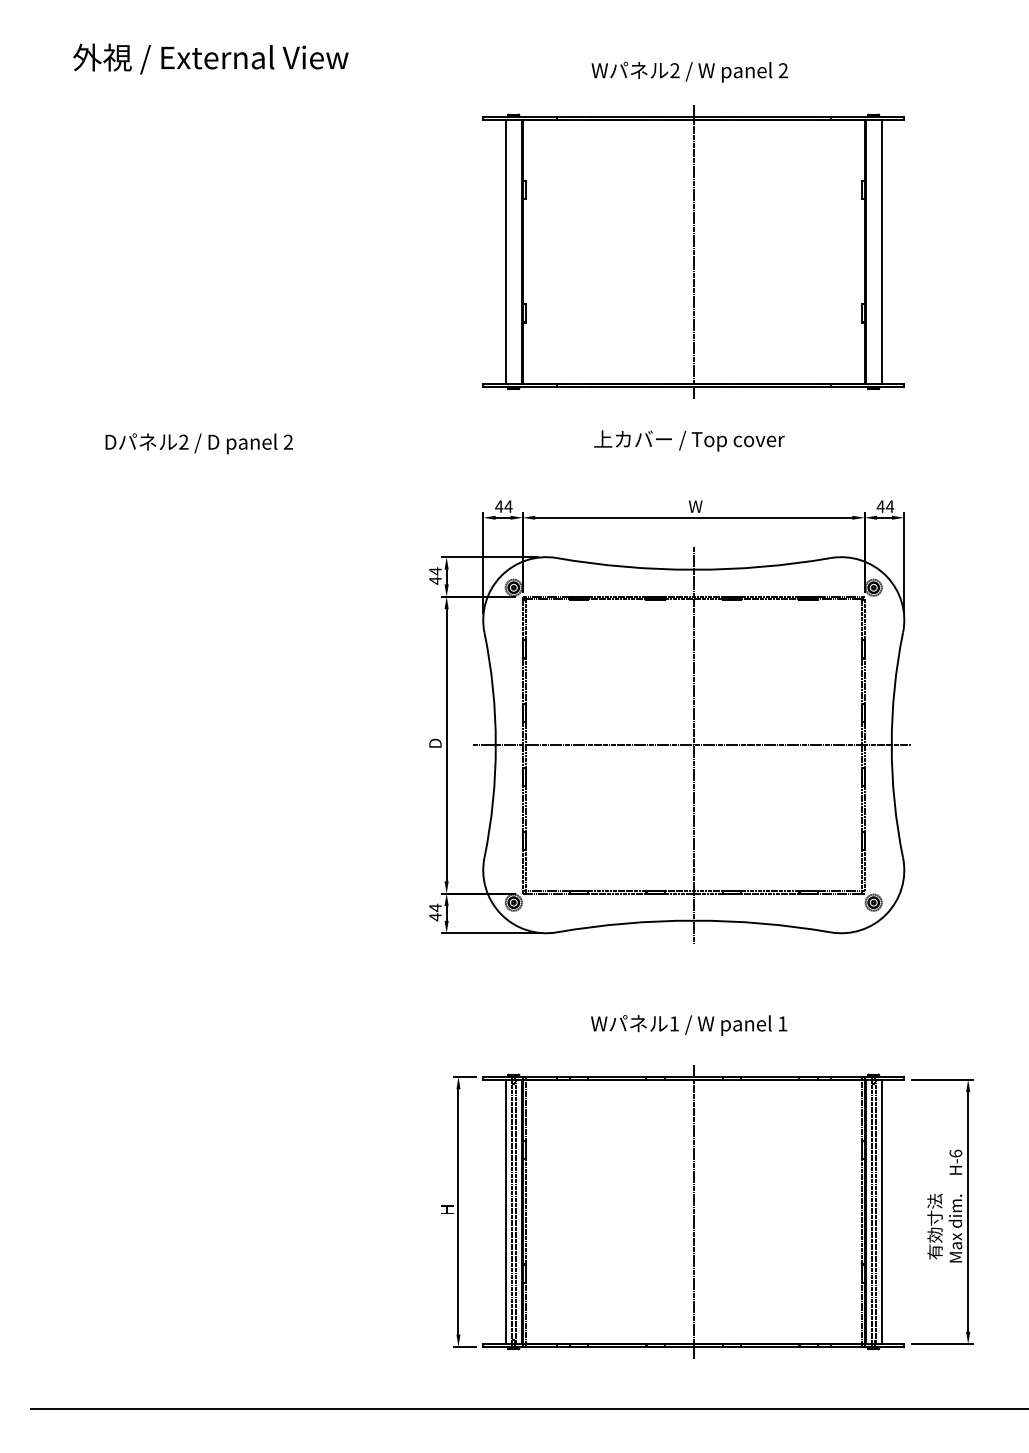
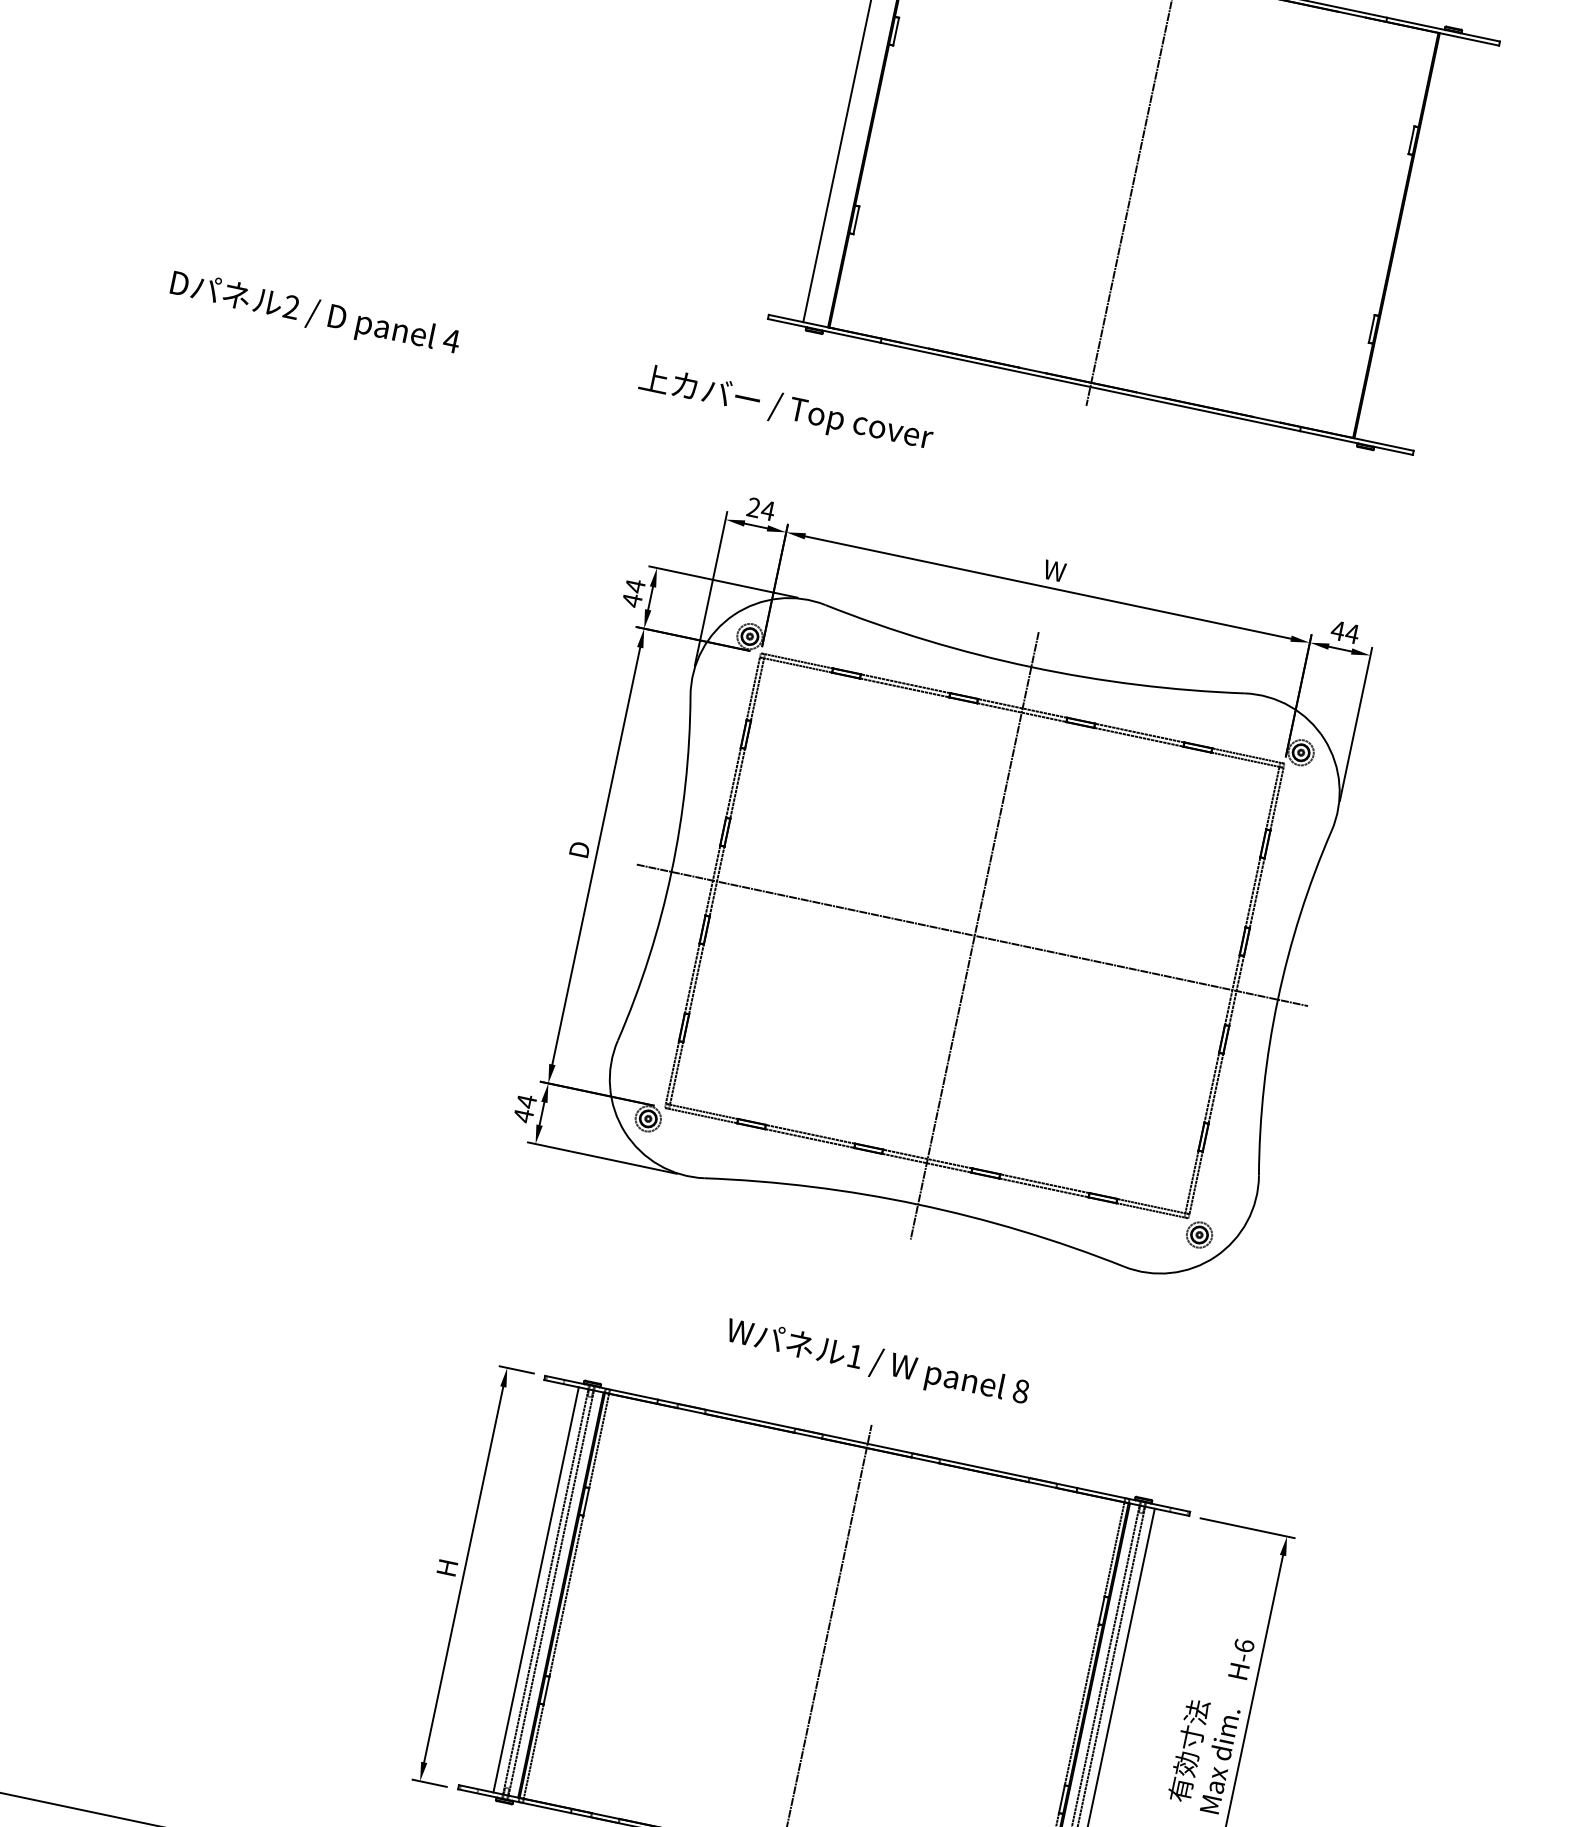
line: (881, 251) -> (1421, 240), removed
text: (689, 440) -> (786, 408), moved
text: (288, 441) -> (452, 339), 2 -> 4
text: (499, 506) -> (754, 507), 44 -> 24
text: (782, 1023) -> (1020, 1390), 1 -> 8

